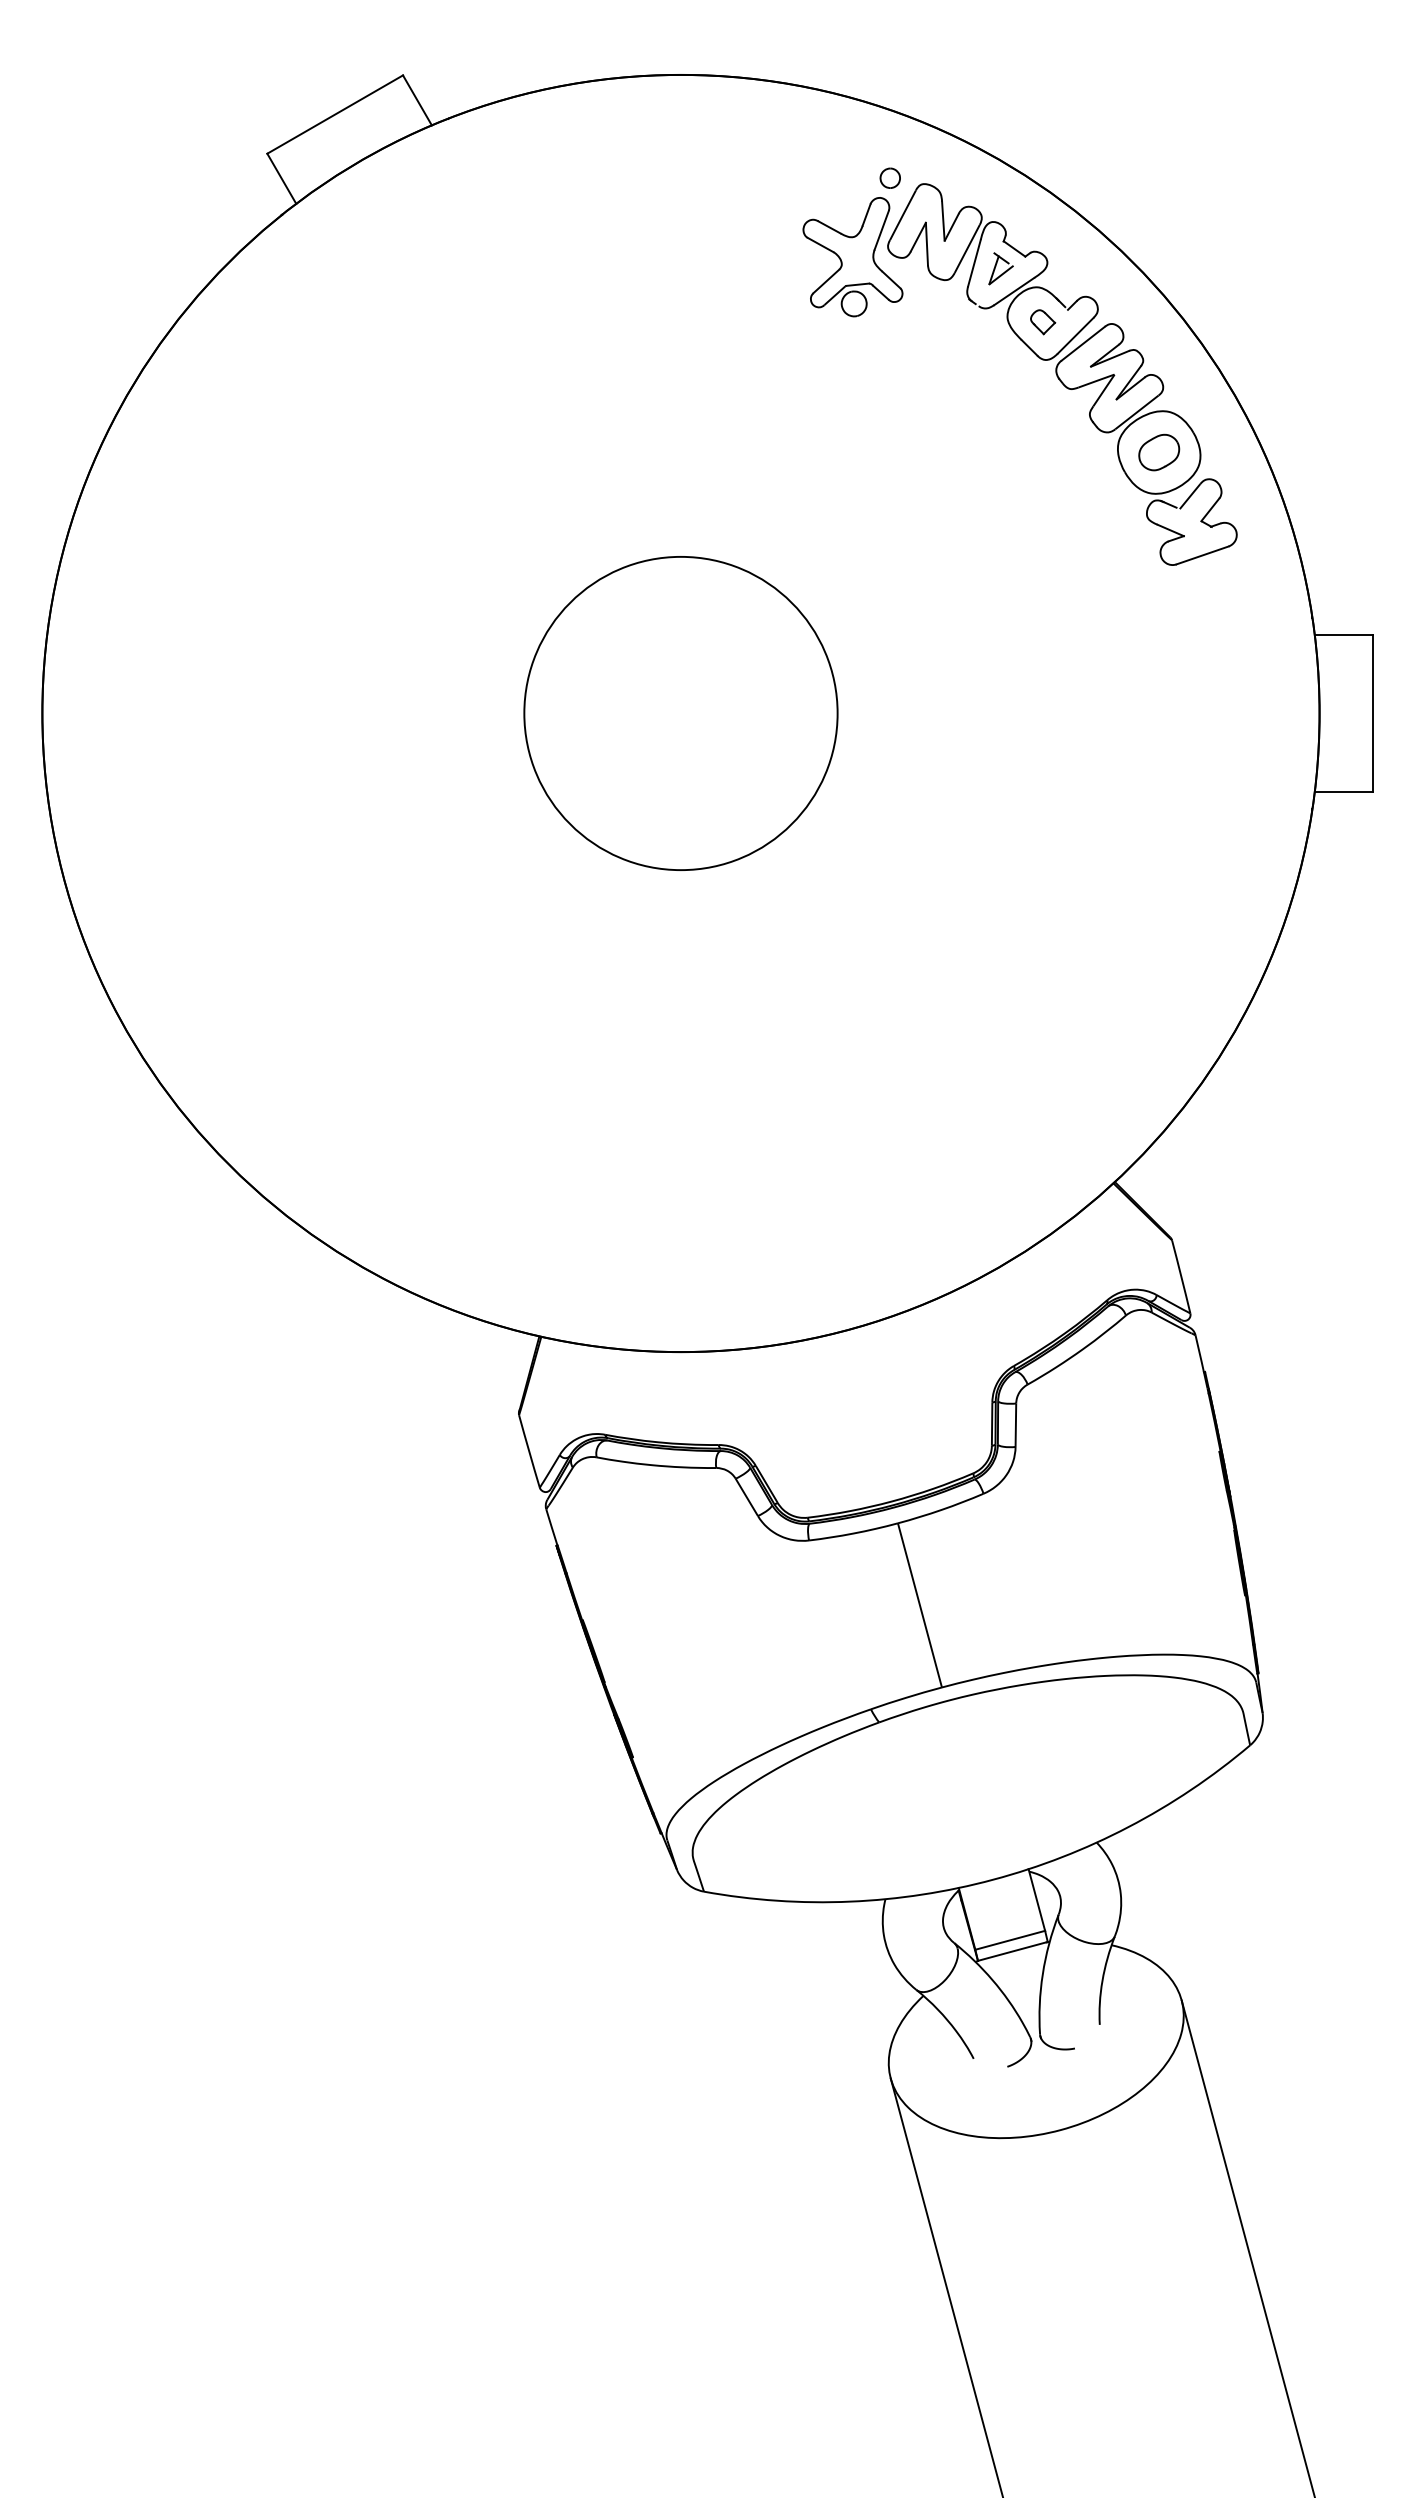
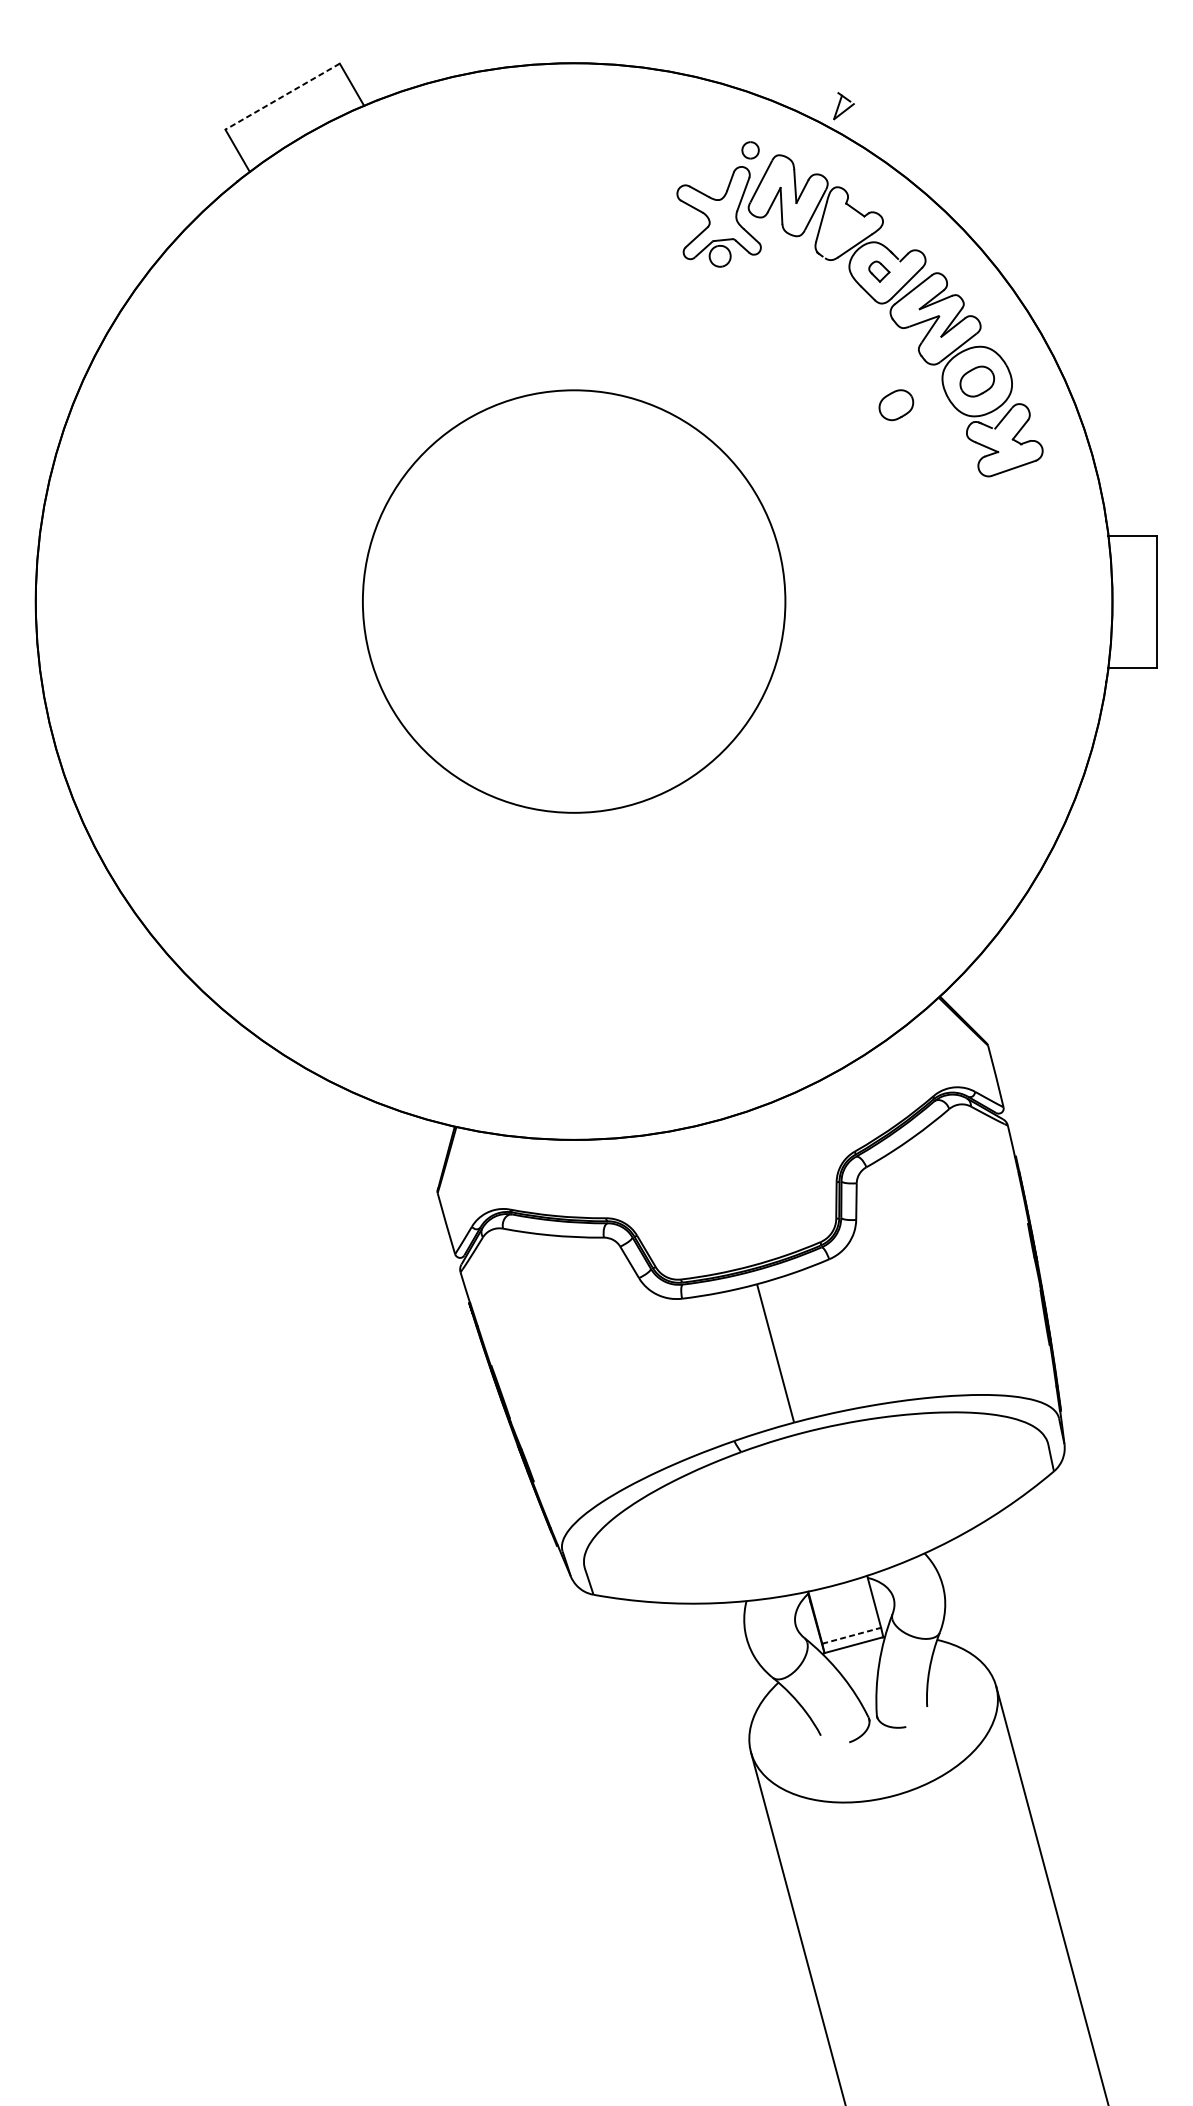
line: (334, 114) -> (282, 96), solid -> dashed
part: (1000, 268) -> (843, 105), moved
part: (1063, 480) -> (896, 405), added
circle: (680, 713) -> (573, 601), size x1.6
line: (1010, 1940) -> (851, 1635), solid -> dashed

